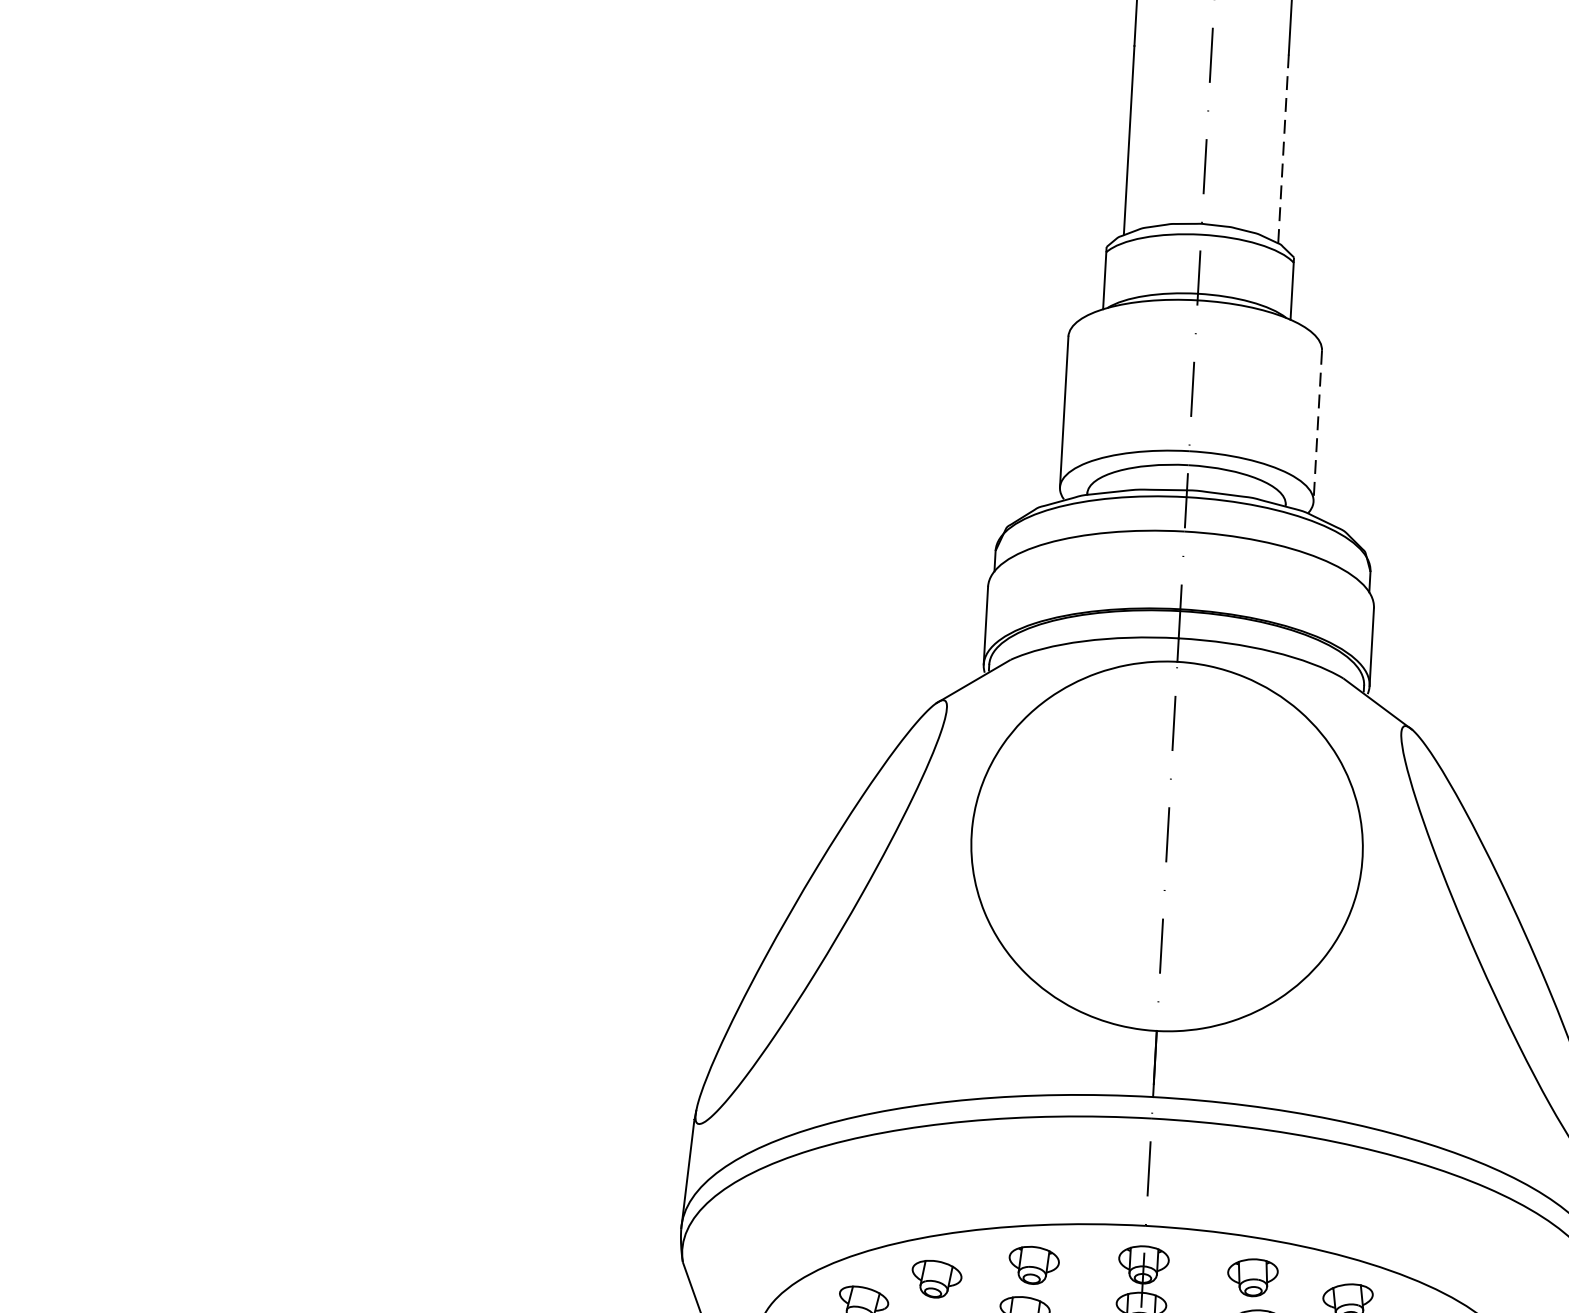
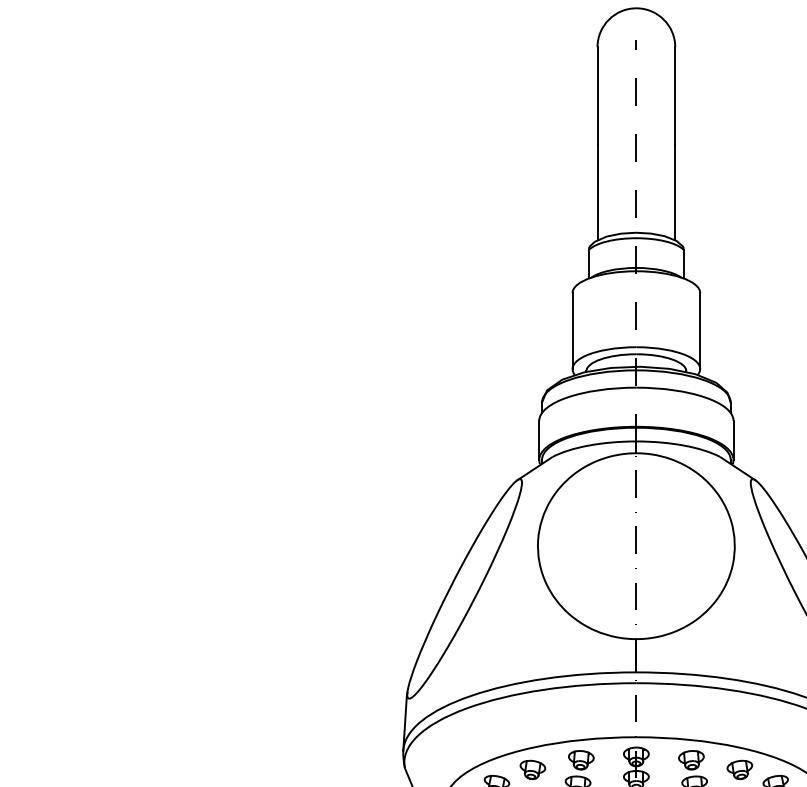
line: (1284, 148) -> (675, 192), dashed -> solid
line: (1318, 427) -> (700, 331), dashed -> solid

